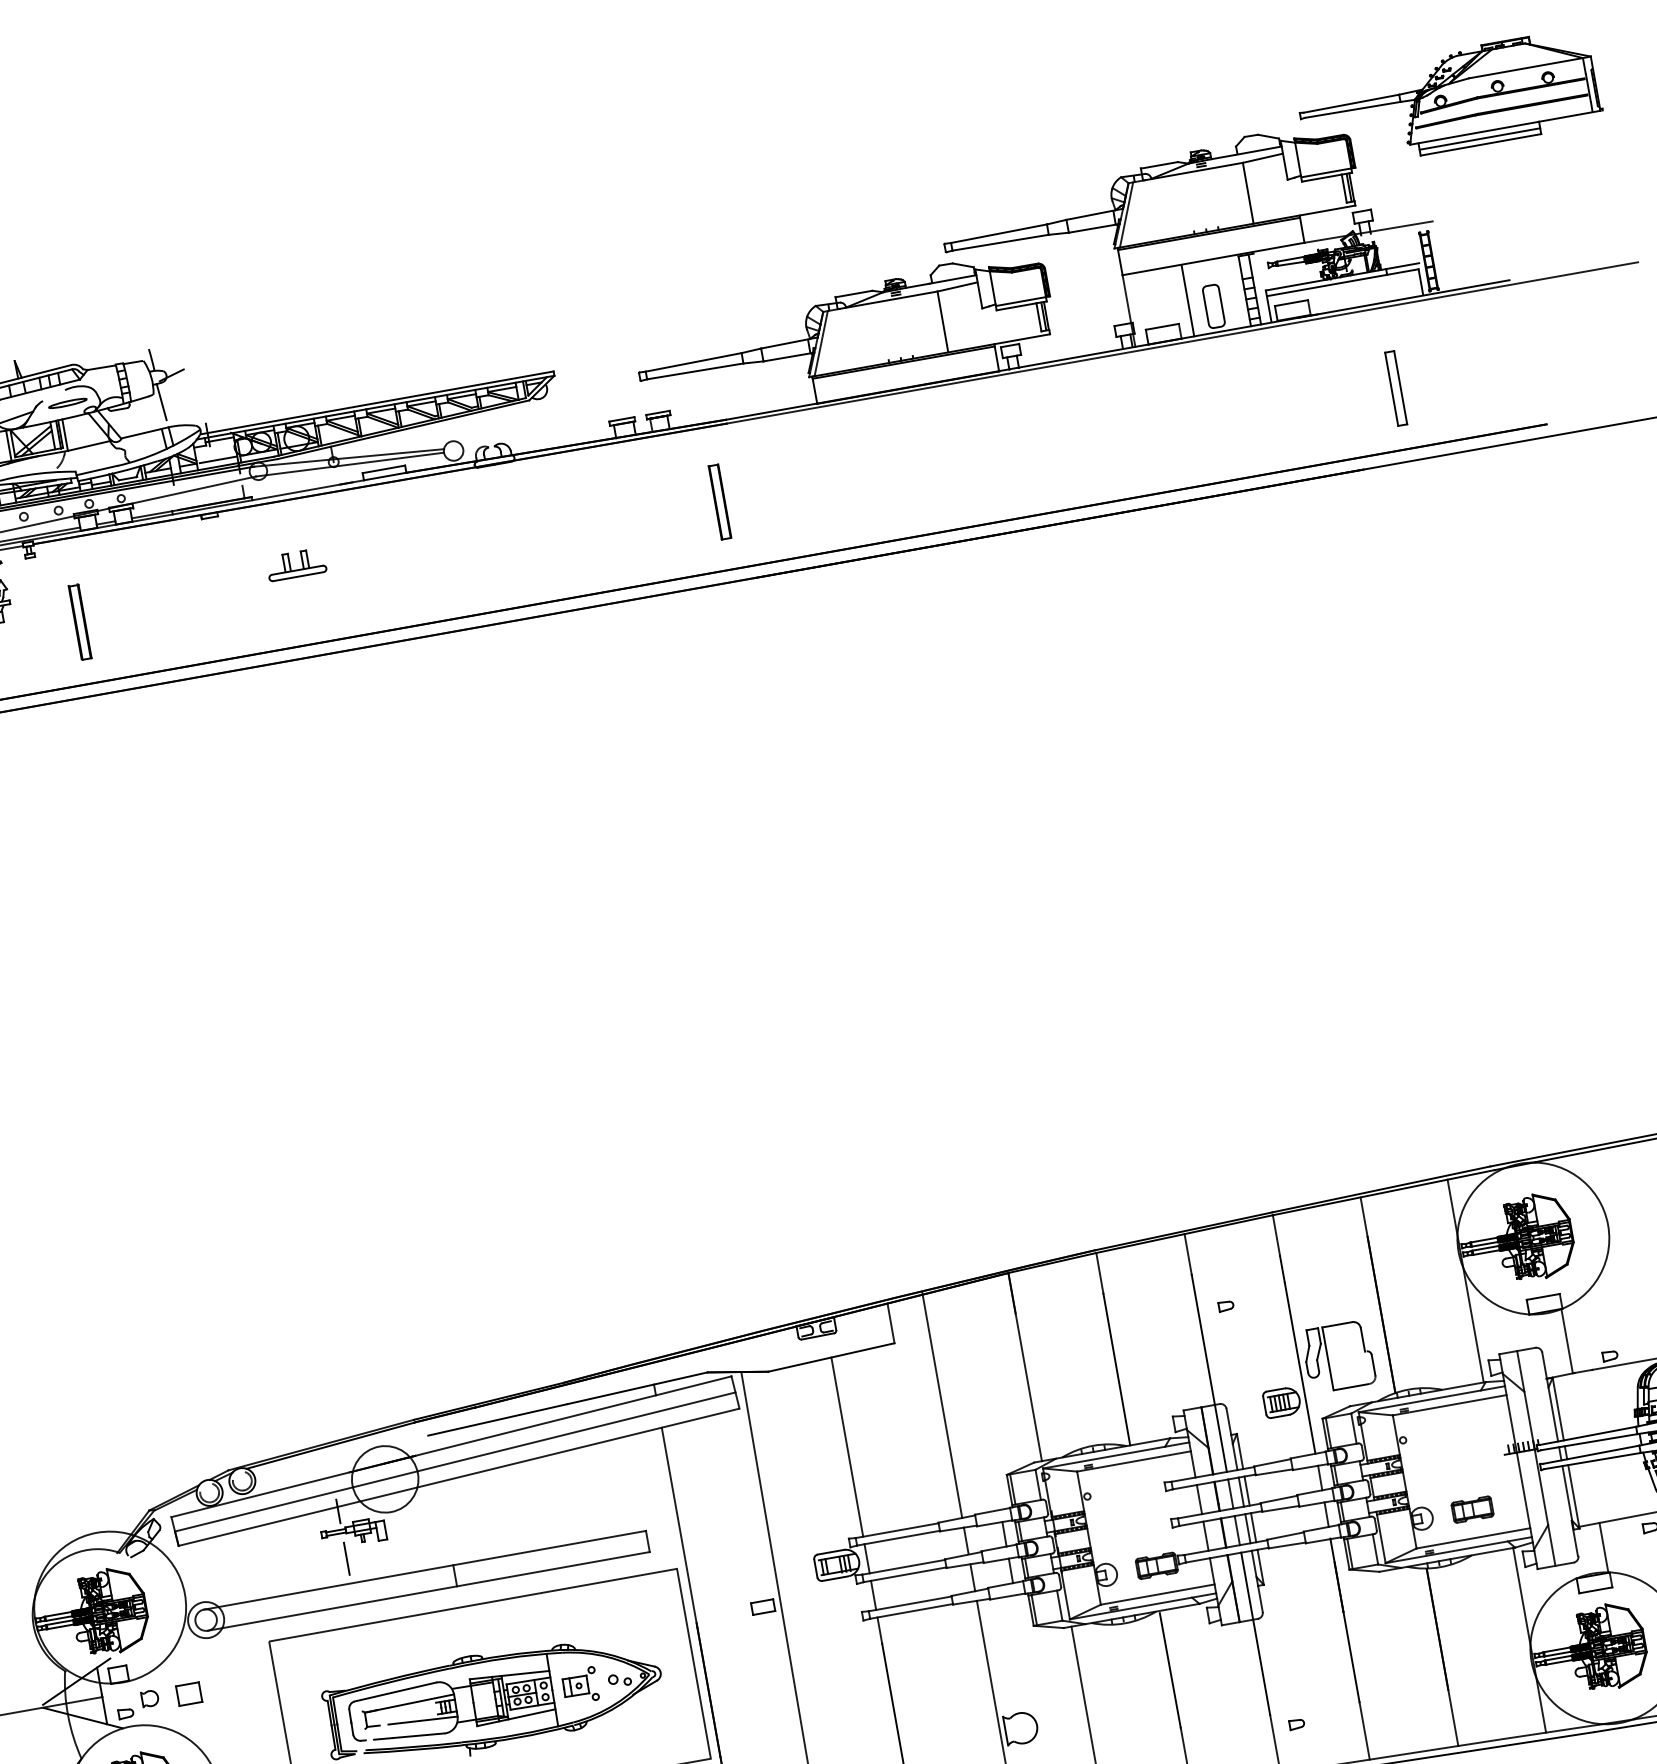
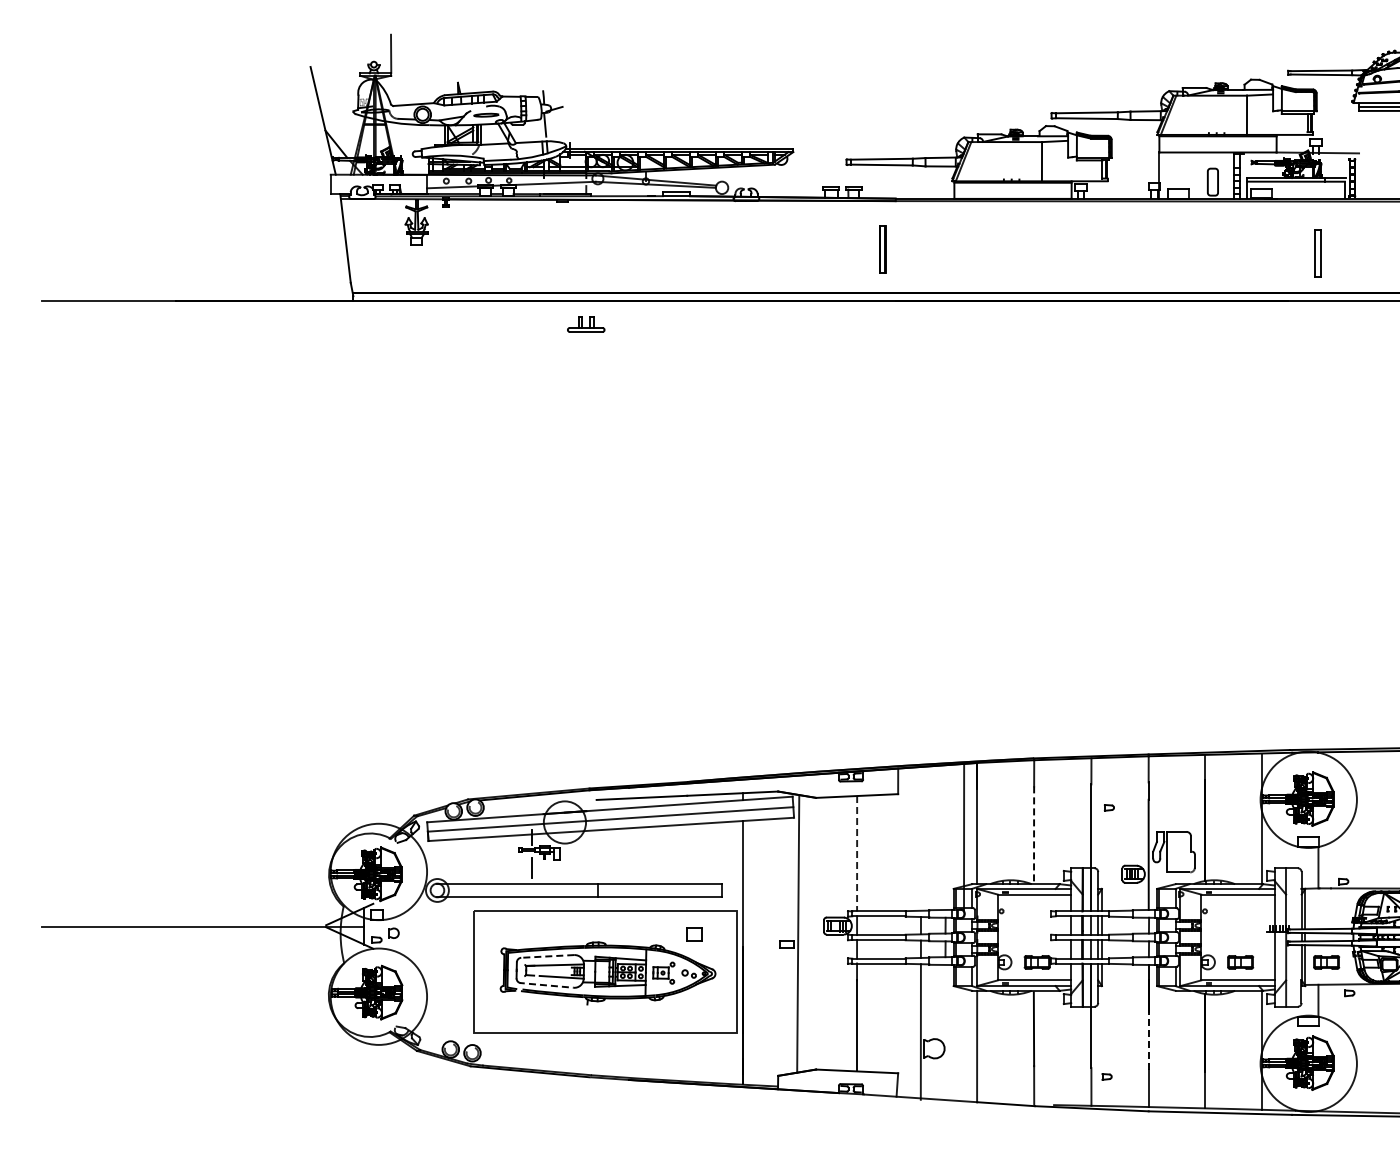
line: (1188, 300) -> (1197, 175), removed
part: (296, 564) -> (586, 324), moved
part: (79, 621) -> (469, 252), removed
line: (1117, 1369) -> (1034, 835), solid -> dashed
line: (942, 1404) -> (964, 837), moved
line: (847, 1446) -> (857, 853), solid -> dashed
part: (1605, 1486) -> (1326, 962), added
line: (1351, 1656) -> (1148, 1040), solid -> dashed
line: (395, 1692) -> (547, 956), solid -> dashed
part: (188, 1693) -> (694, 934), moved
line: (409, 1736) -> (551, 985), solid -> dashed

